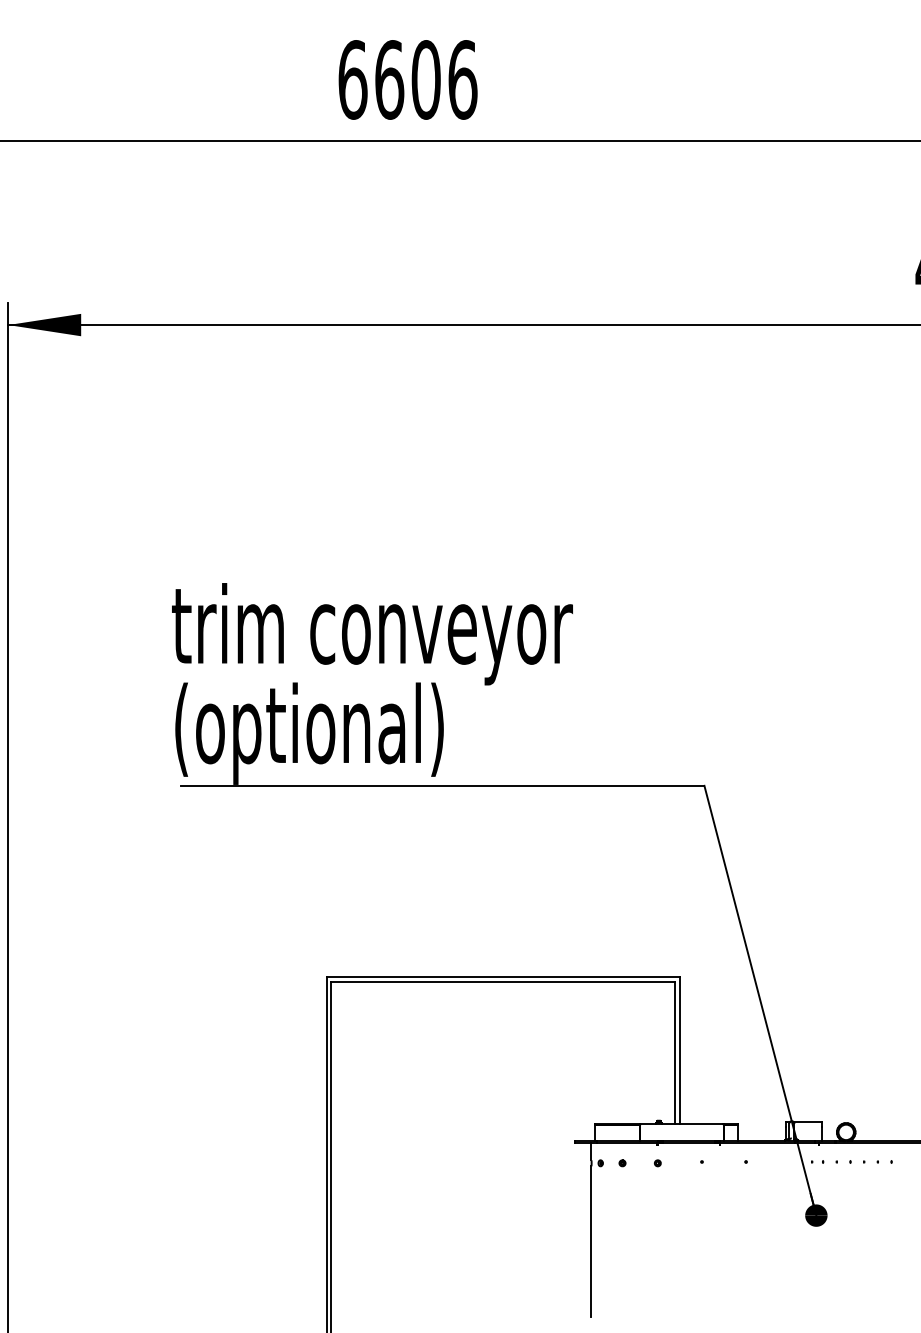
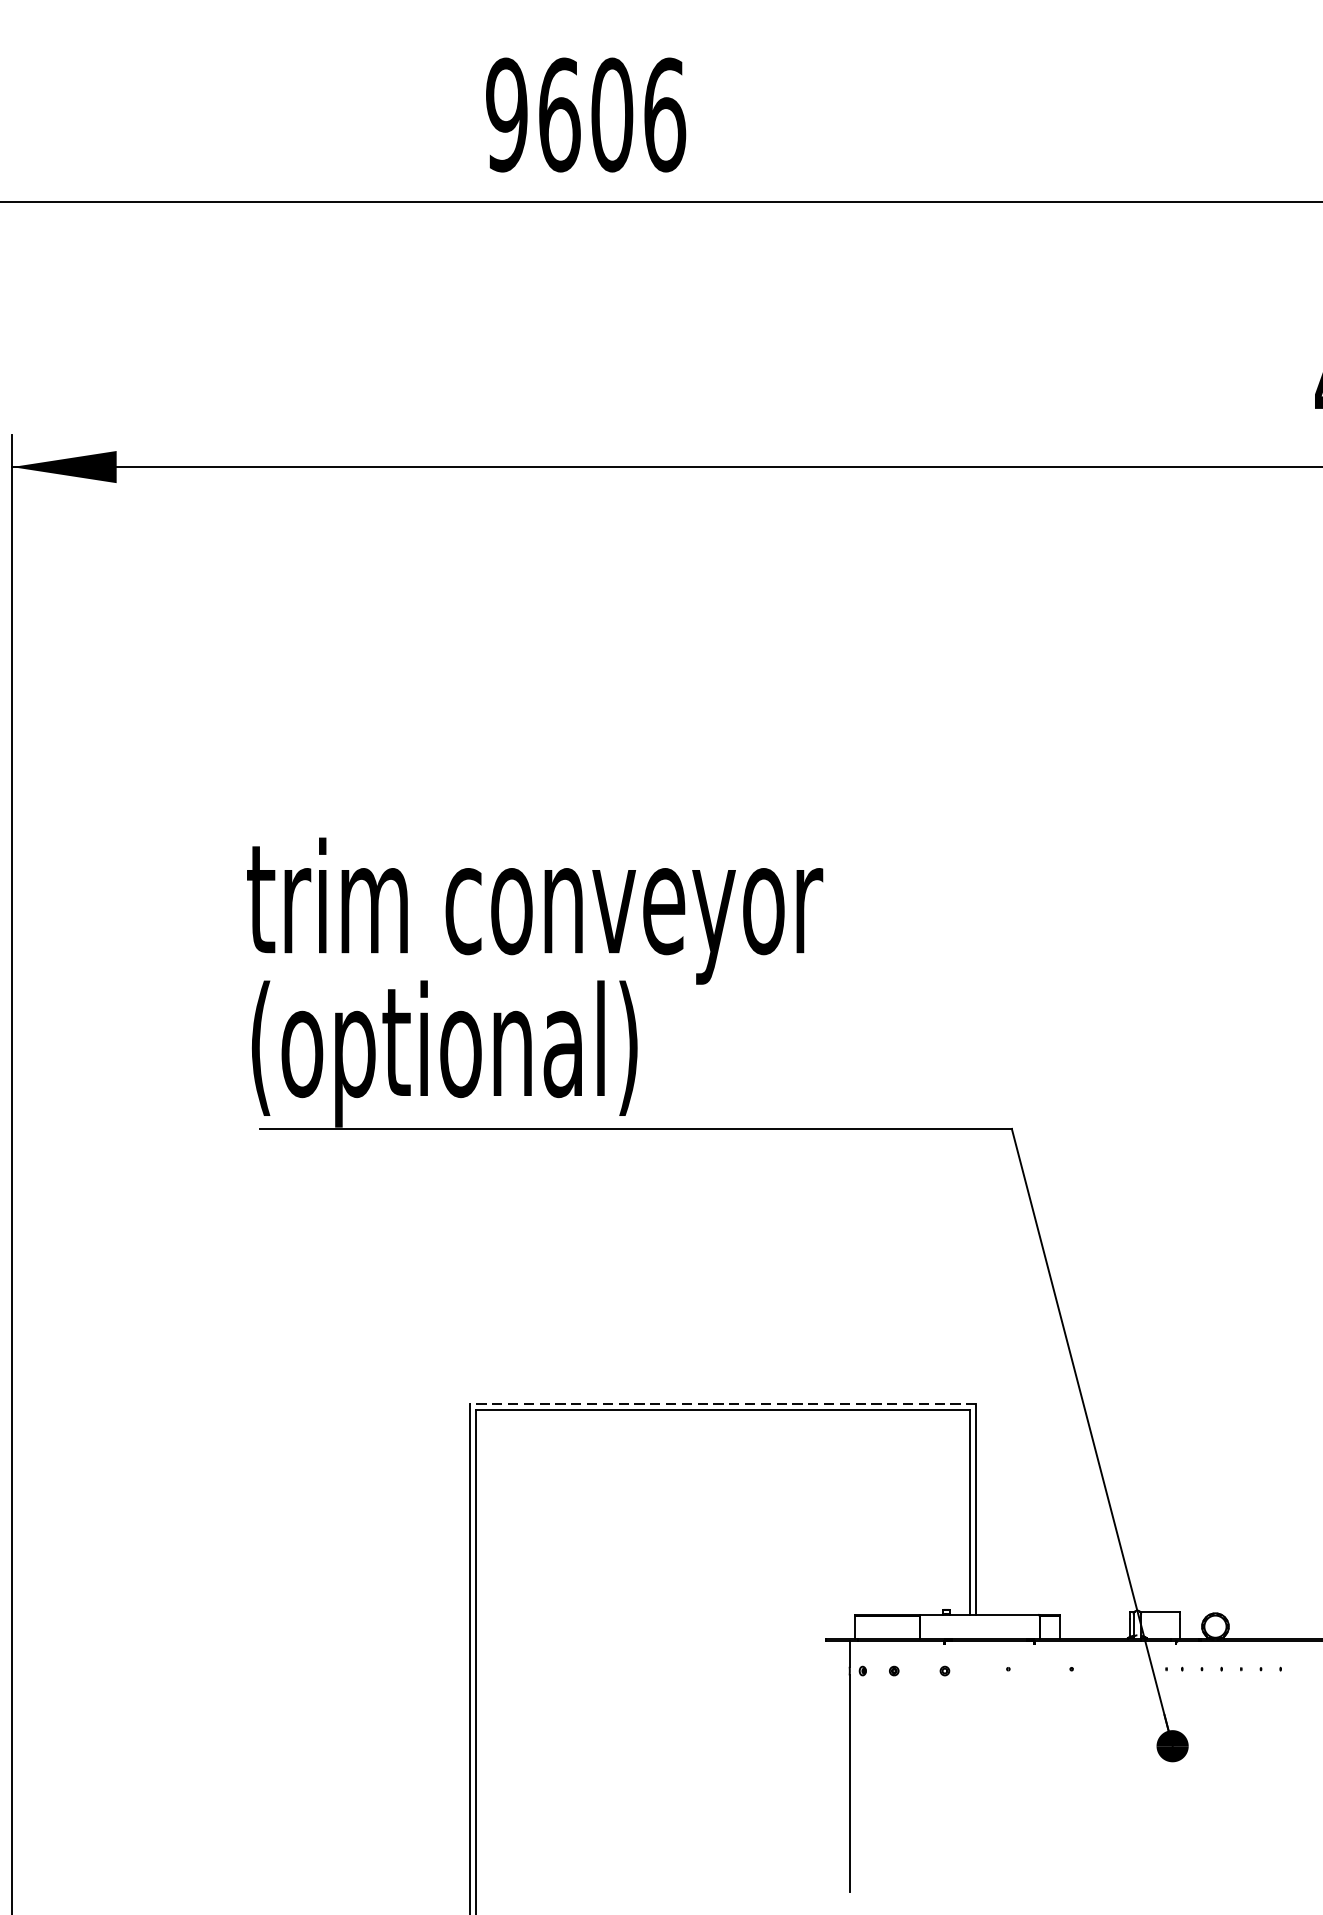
text: (352, 79) -> (506, 114), 6606 -> 9606
line: (502, 977) -> (721, 1404), solid -> dashed

